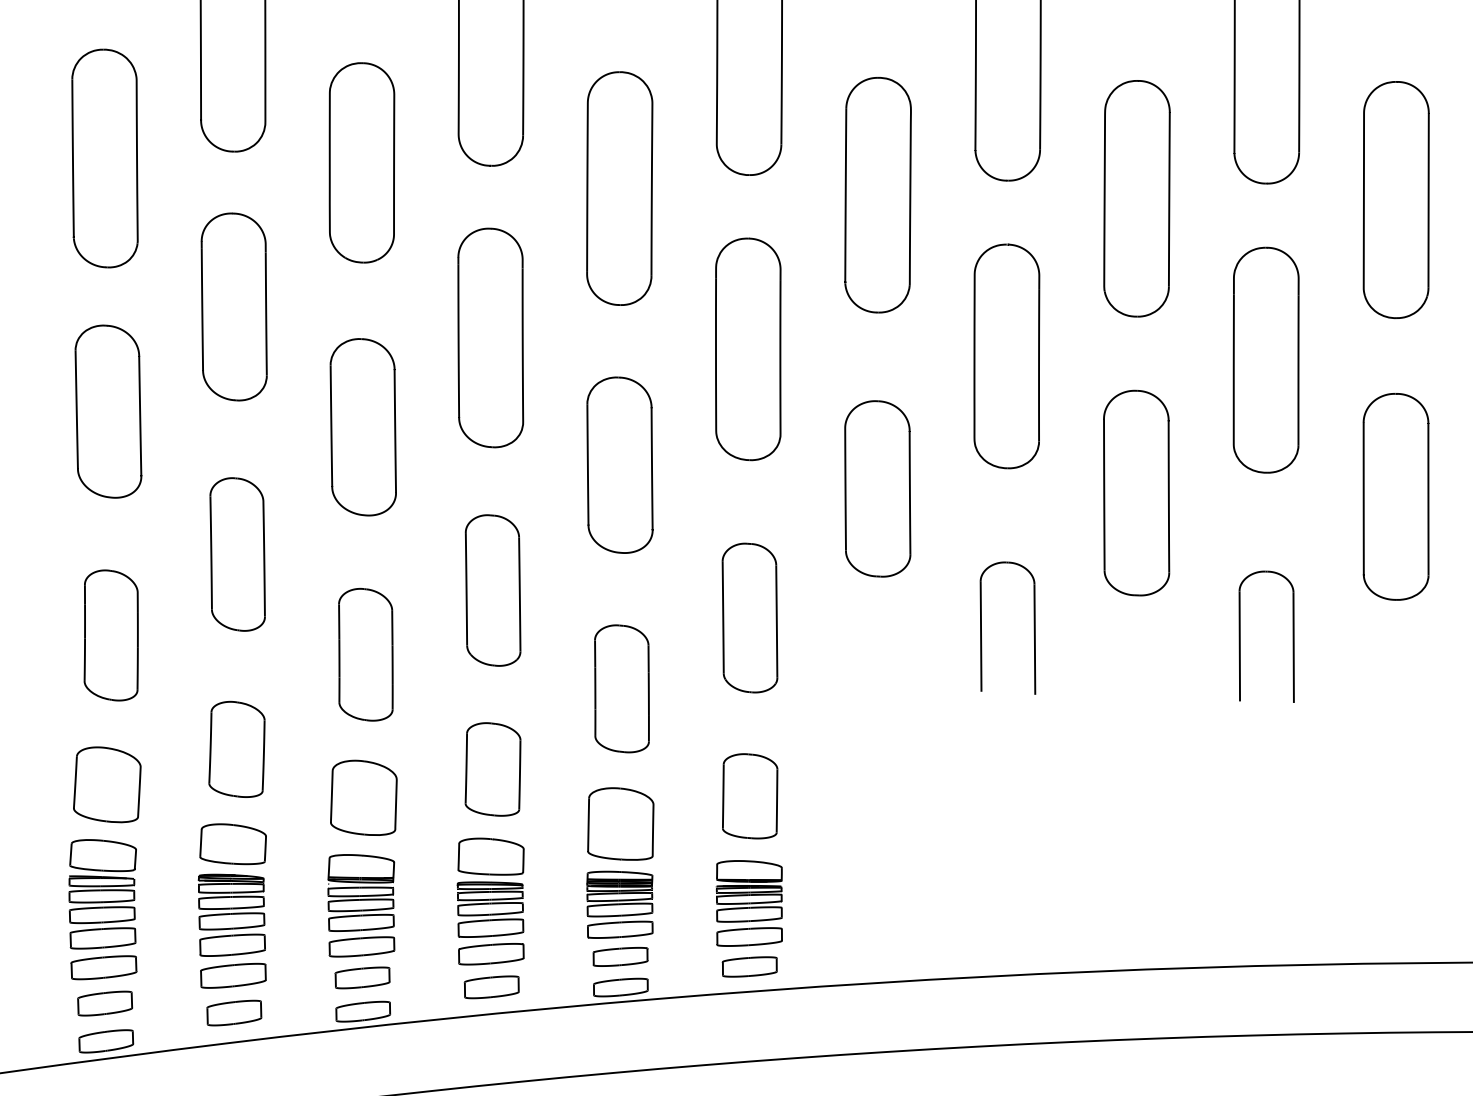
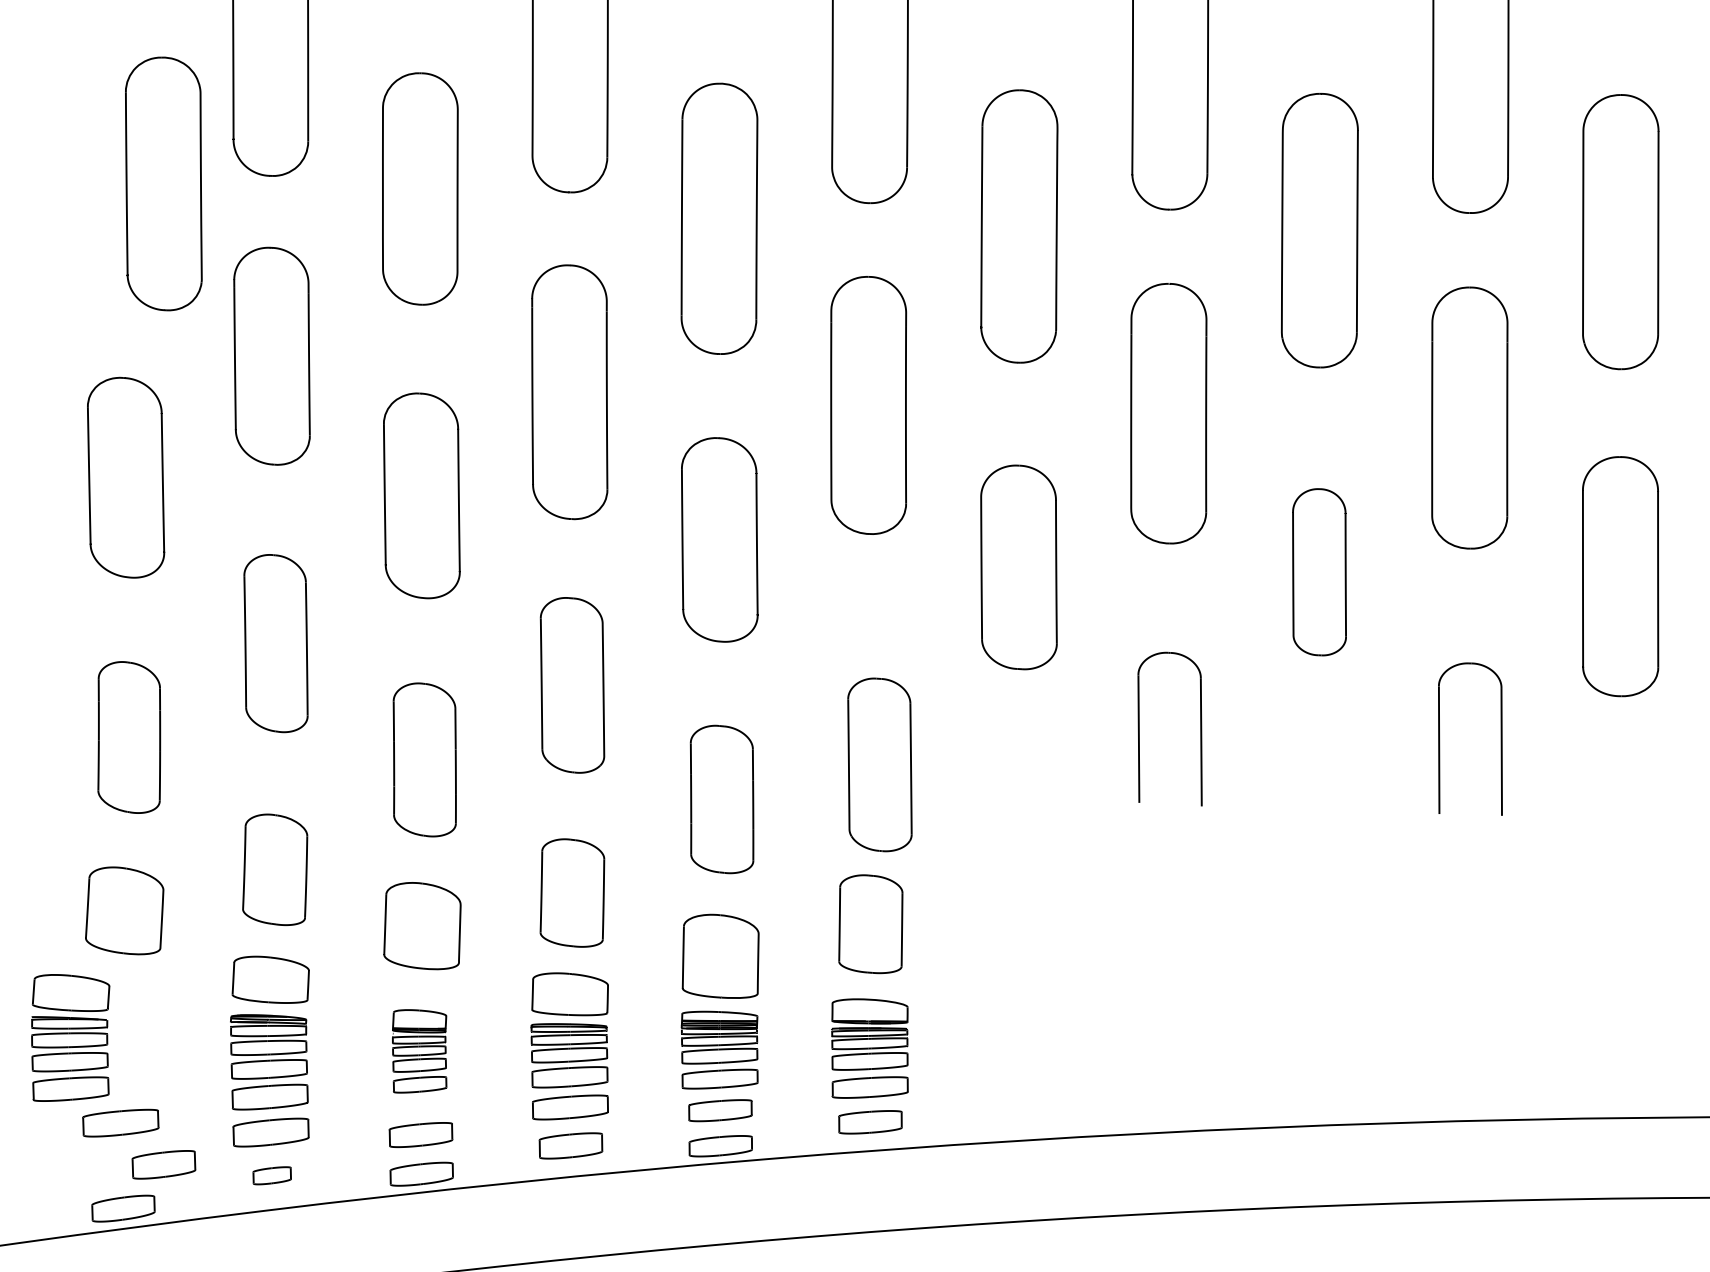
part: (104, 158) -> (163, 183), moved
part: (1136, 492) -> (1319, 571), size x0.7
part: (749, 617) -> (879, 764), moved
part: (102, 894) -> (70, 1038), moved
part: (361, 905) -> (419, 1050), size x0.7
part: (105, 1003) -> (164, 1164), moved
part: (234, 1012) -> (272, 1175), size x0.6

